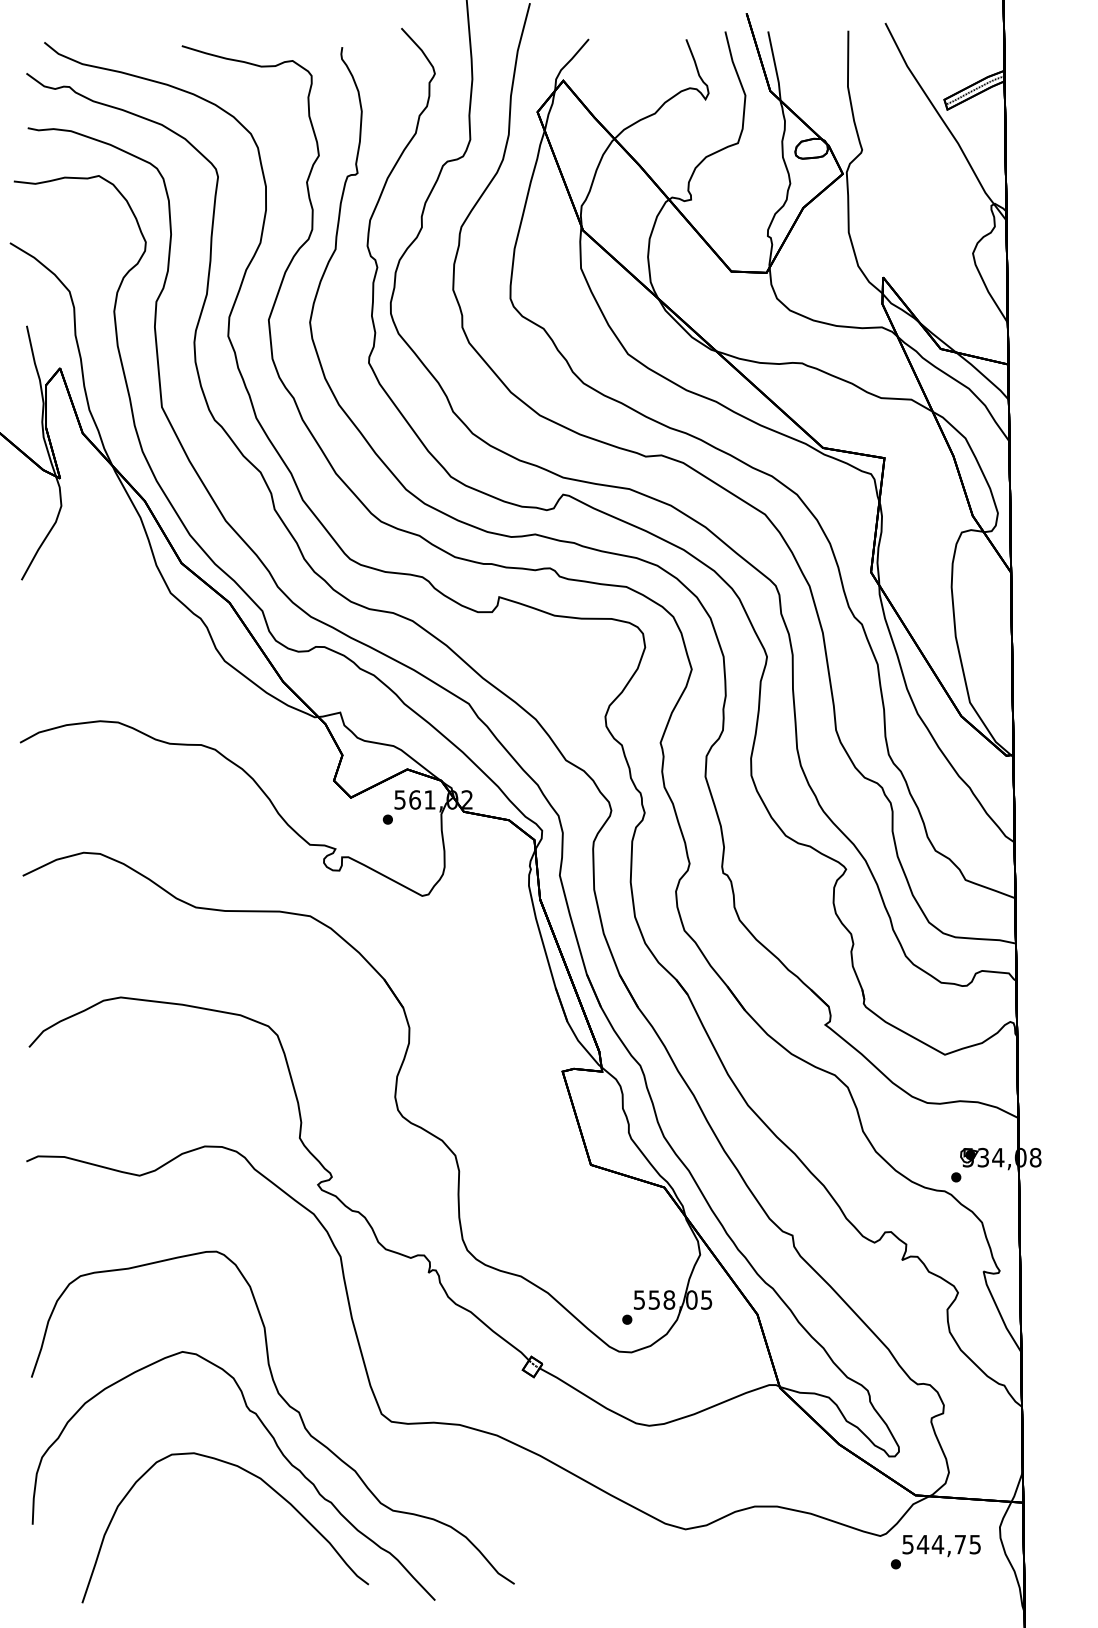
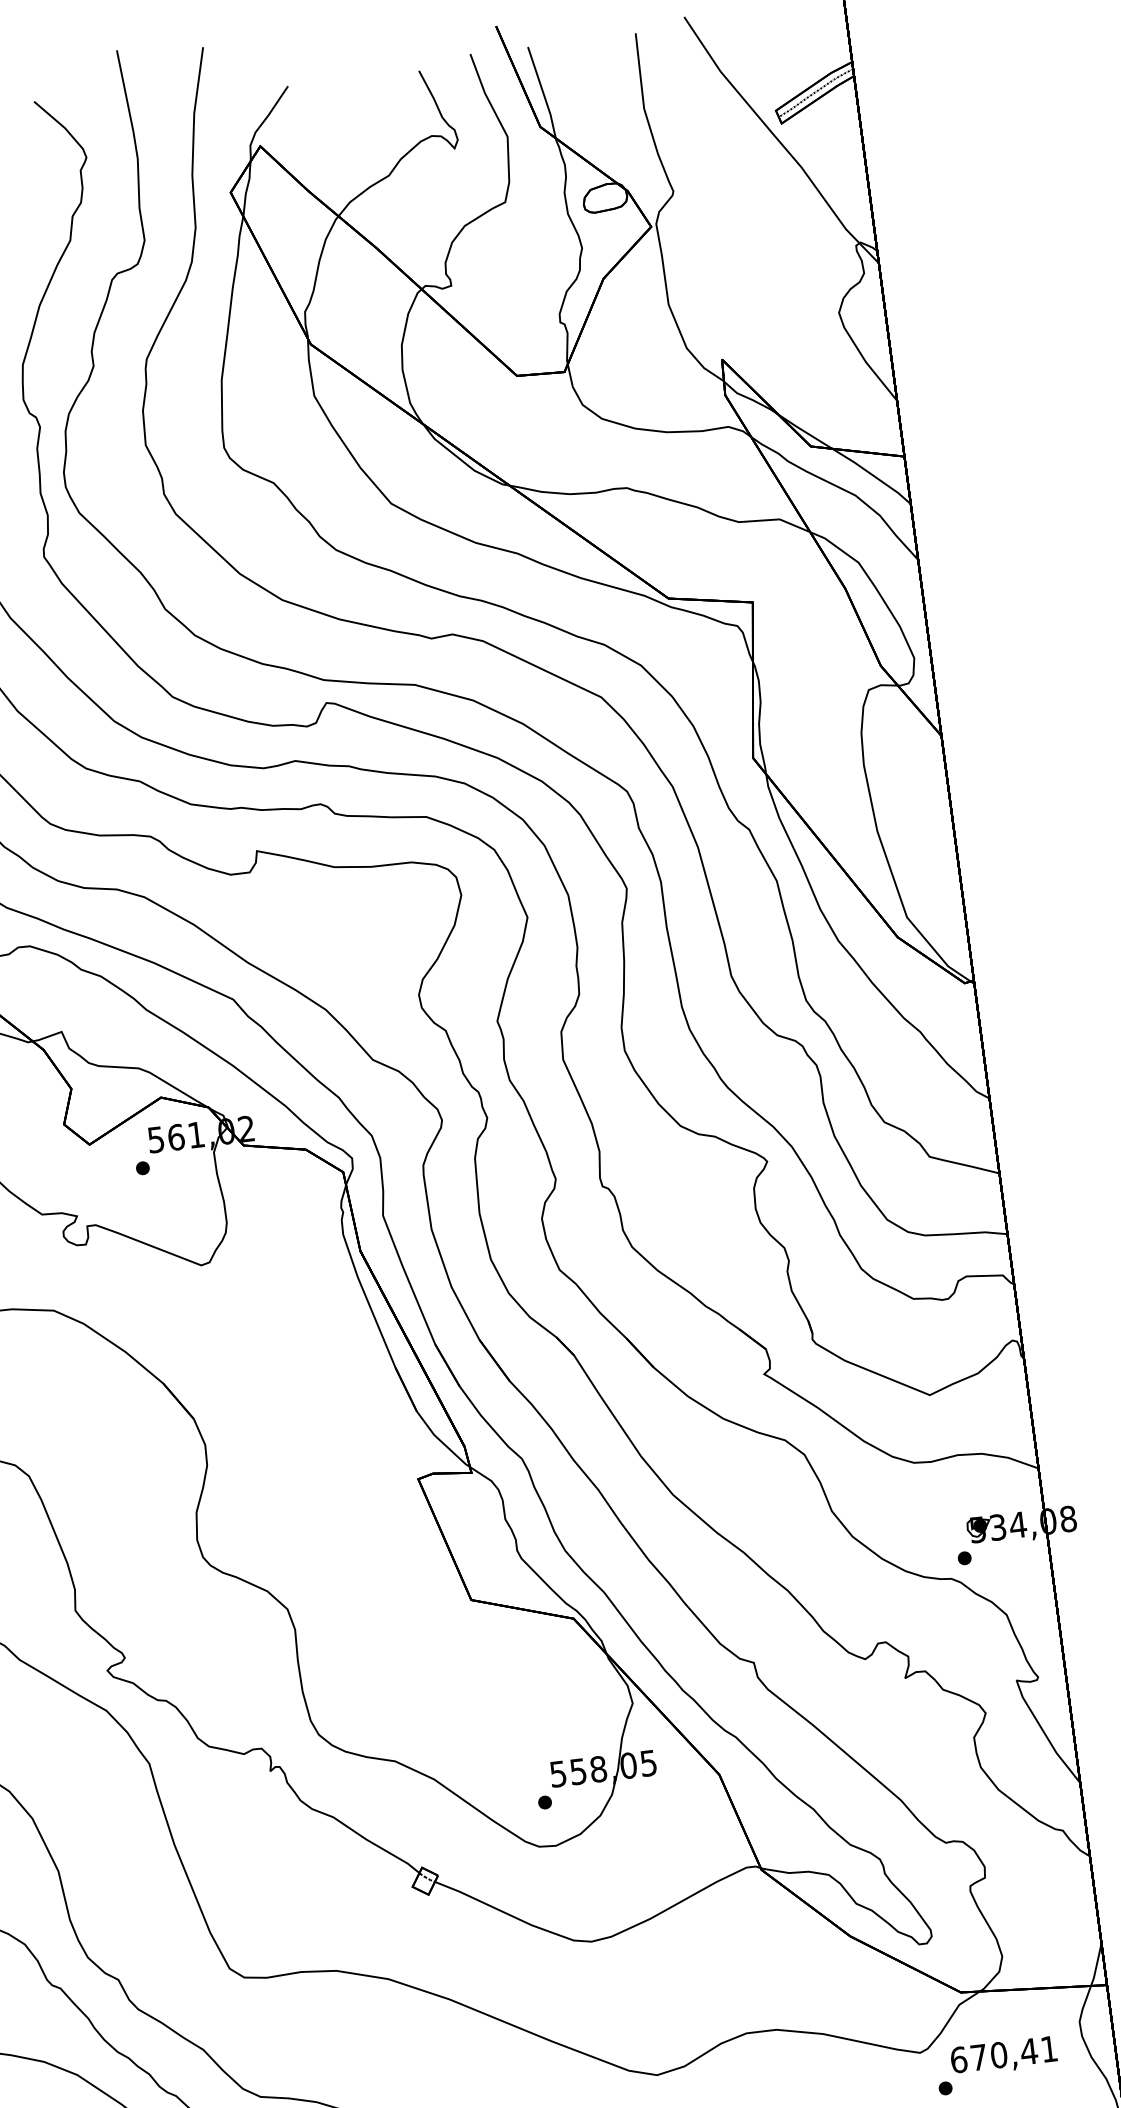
text: (941, 1544) -> (1003, 2054), 544,75 -> 670,41

